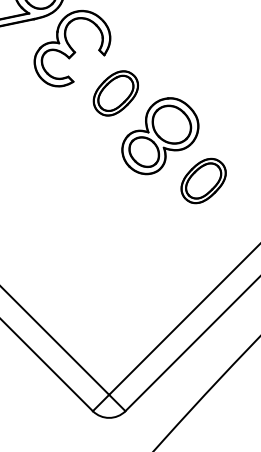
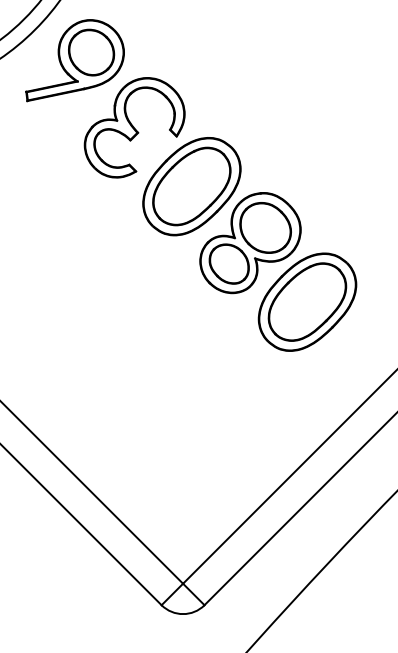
part: (115, 93) -> (191, 186), size x1.67
part: (203, 180) -> (307, 301), size x1.67

